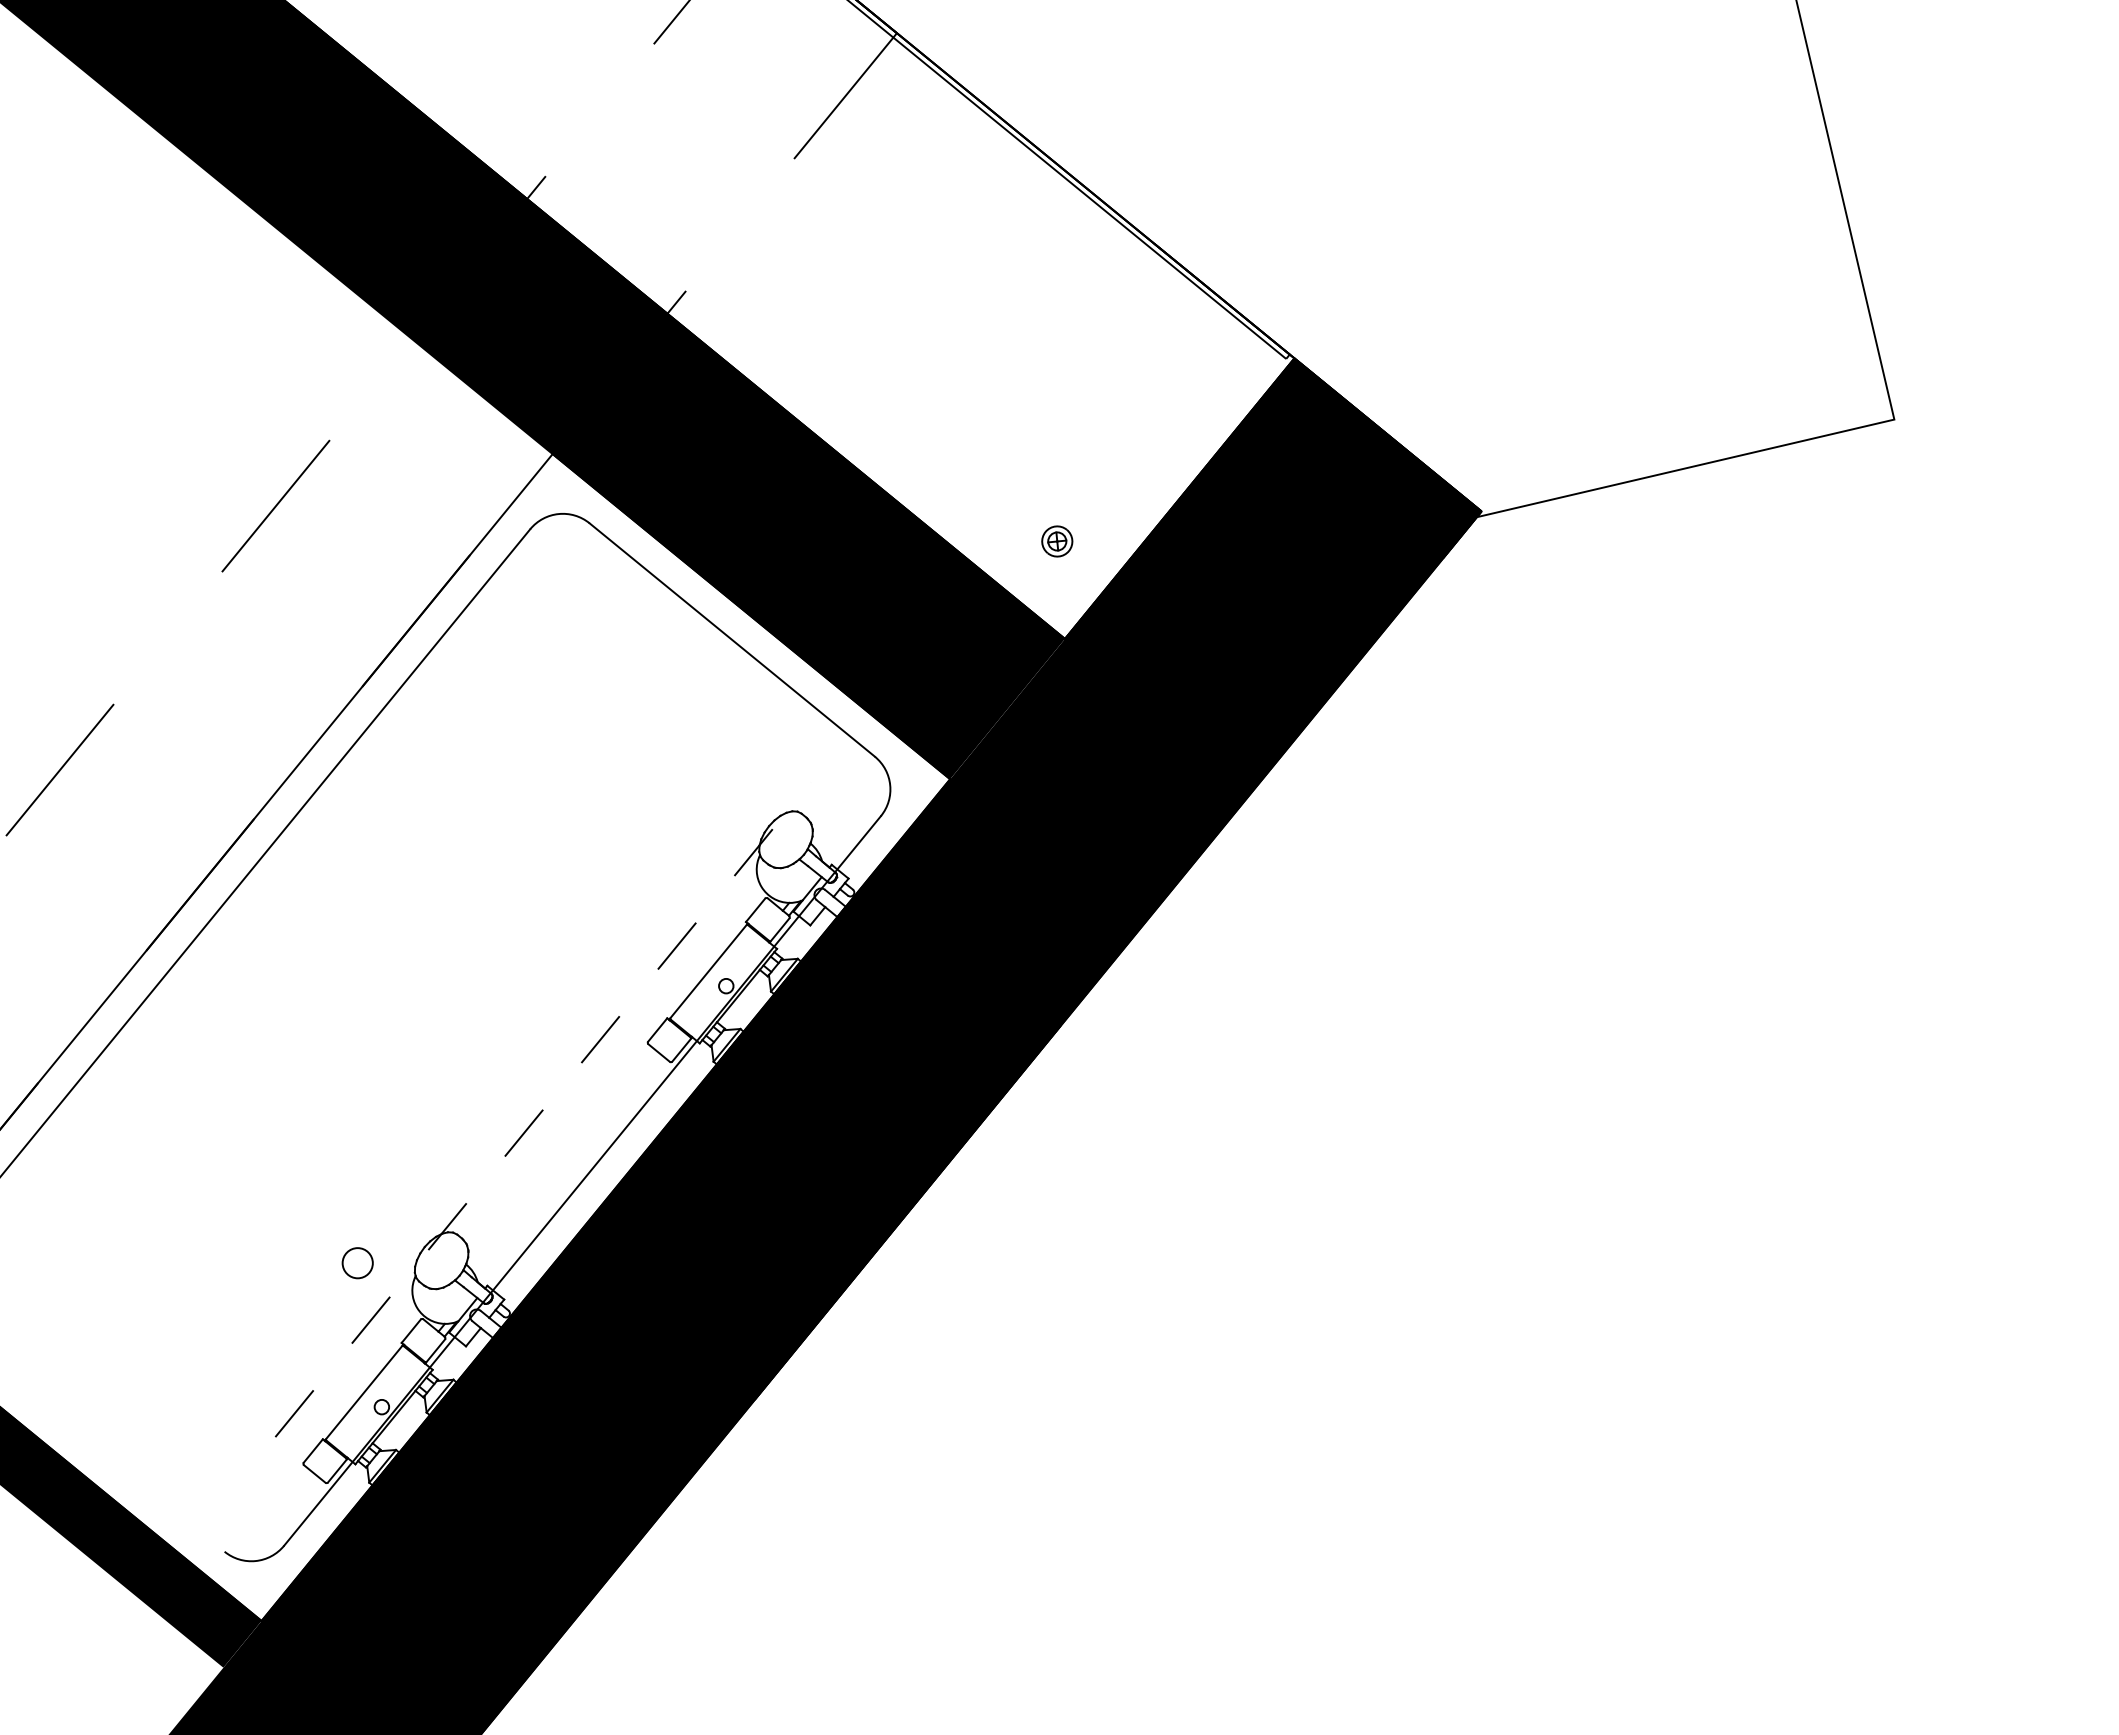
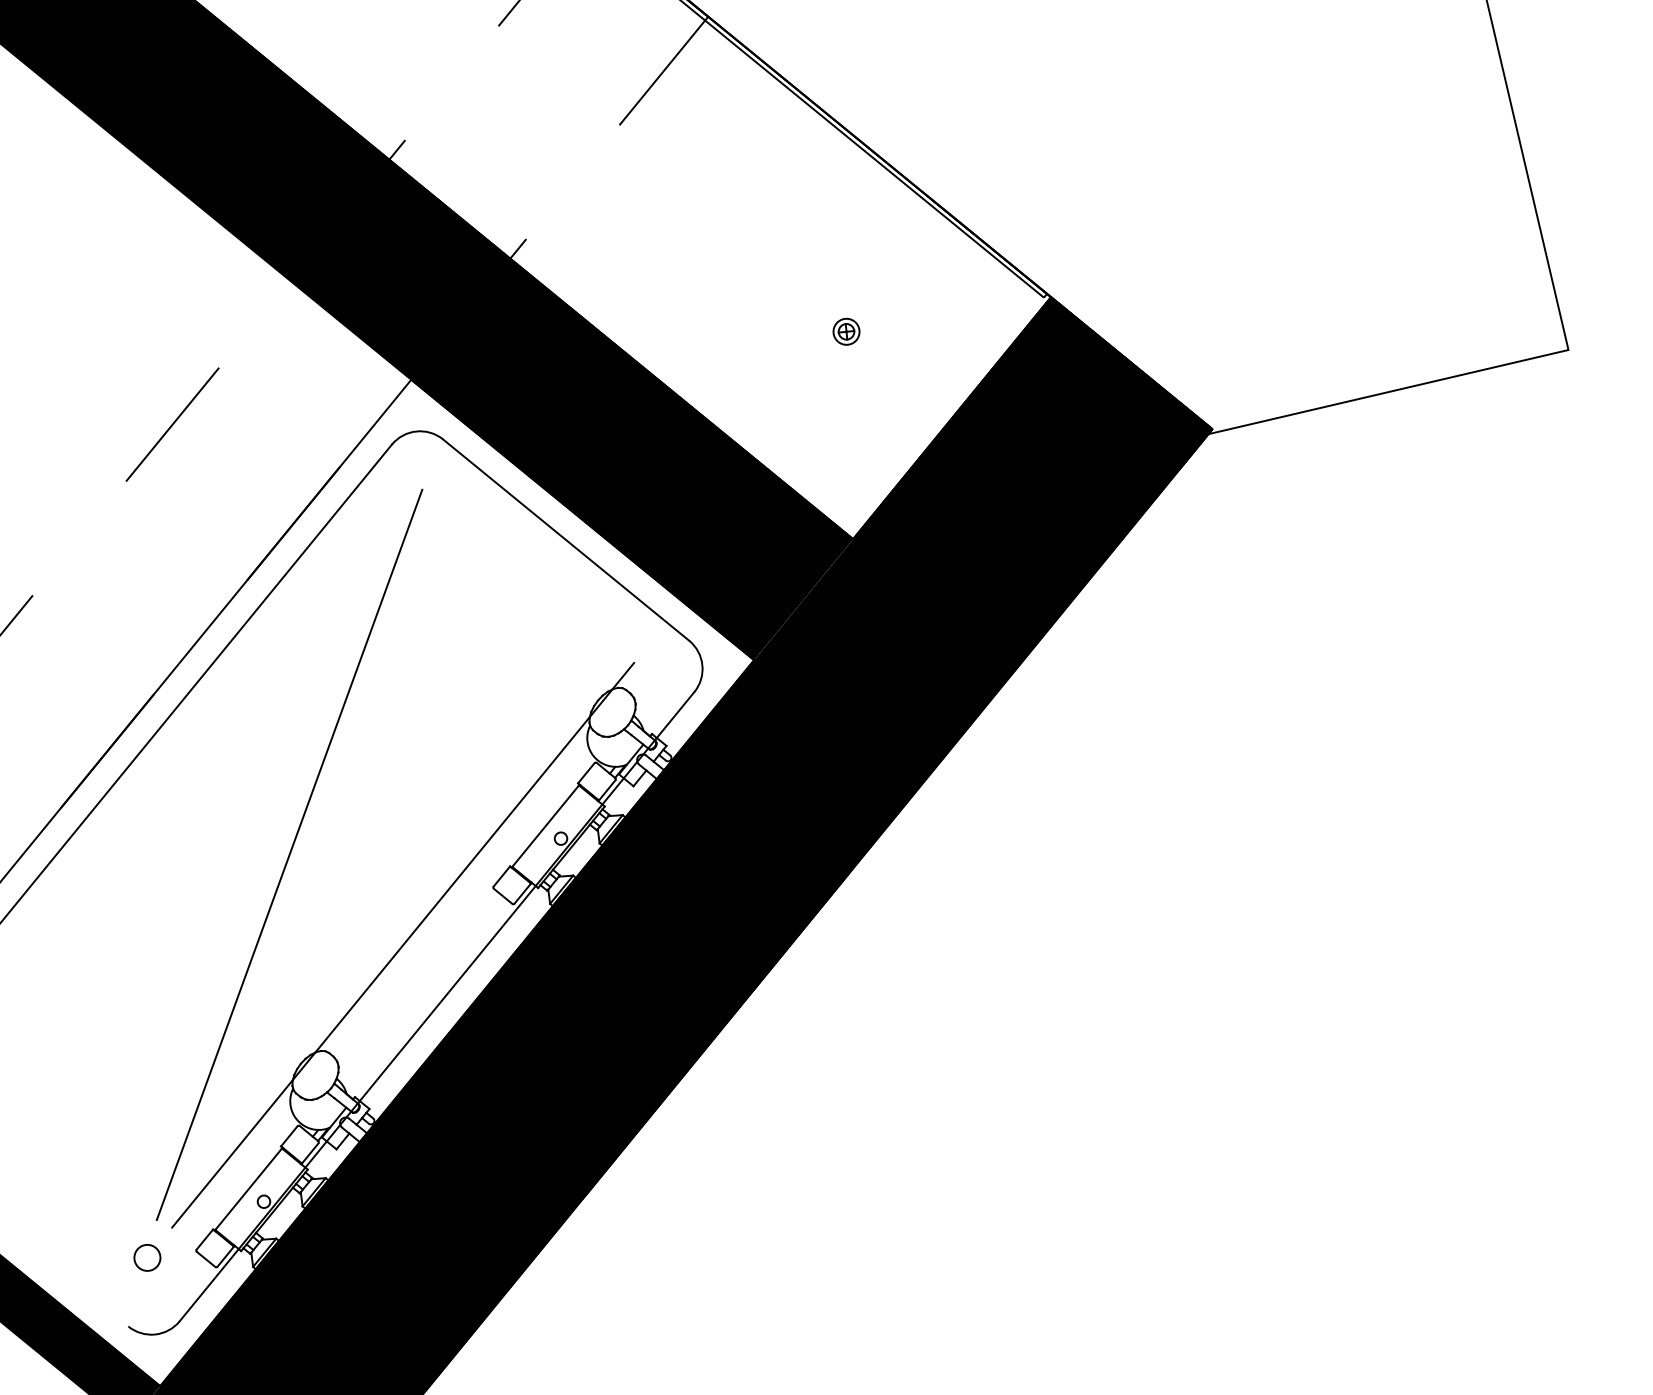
part: (1057, 541) -> (846, 331), moved
line: (411, 1004) -> (289, 854), added
line: (543, 1109) -> (403, 945), dashed -> solid
circle: (357, 1263) -> (147, 1258), moved

